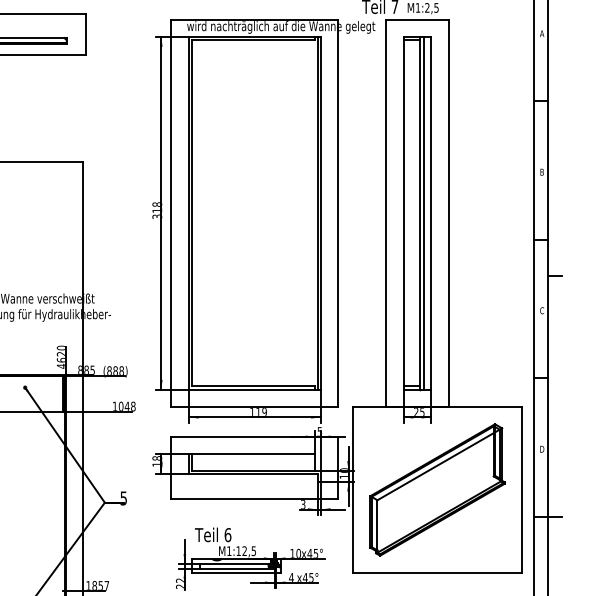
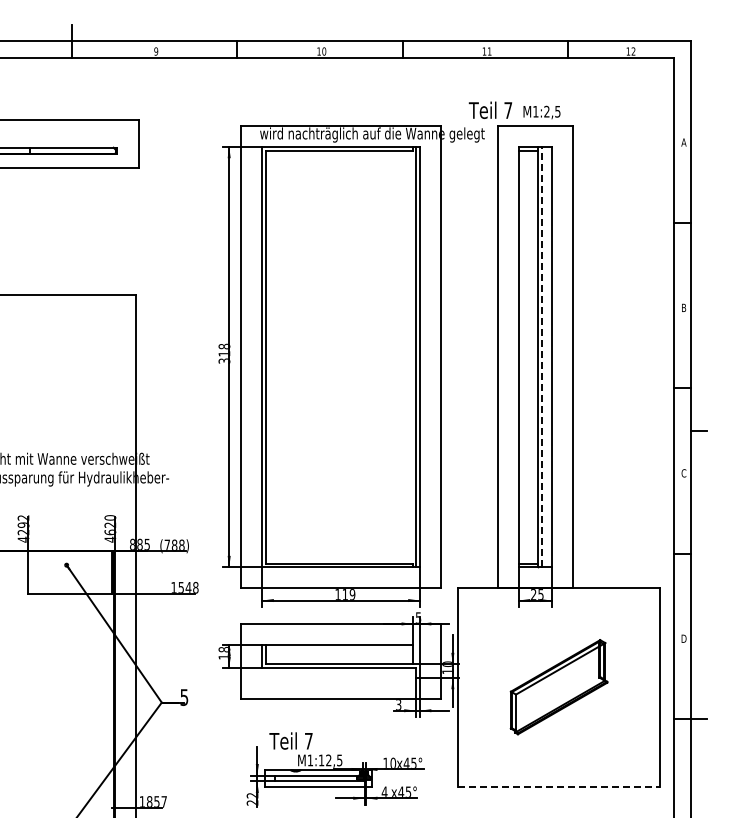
line: (423, 212) -> (542, 356), solid -> dashed
text: (109, 370) -> (167, 544), (888) -> (788)
text: (121, 405) -> (181, 586), 1048 -> 1548
part: (437, 489) -> (558, 686), size x0.6
text: (227, 534) -> (308, 740), 6 -> 7
line: (437, 572) -> (559, 786), solid -> dashed

